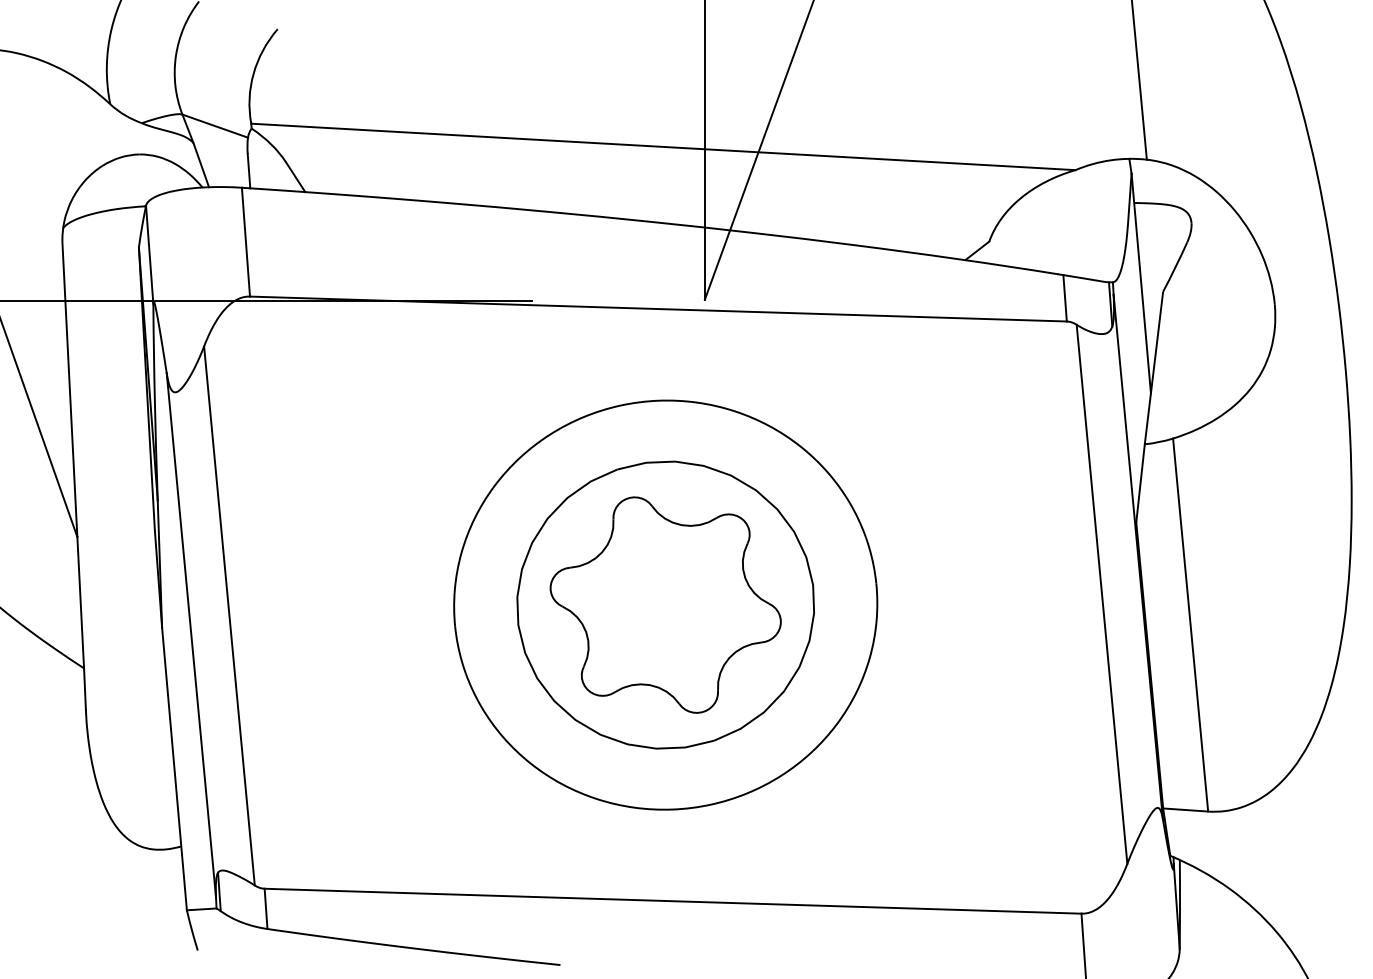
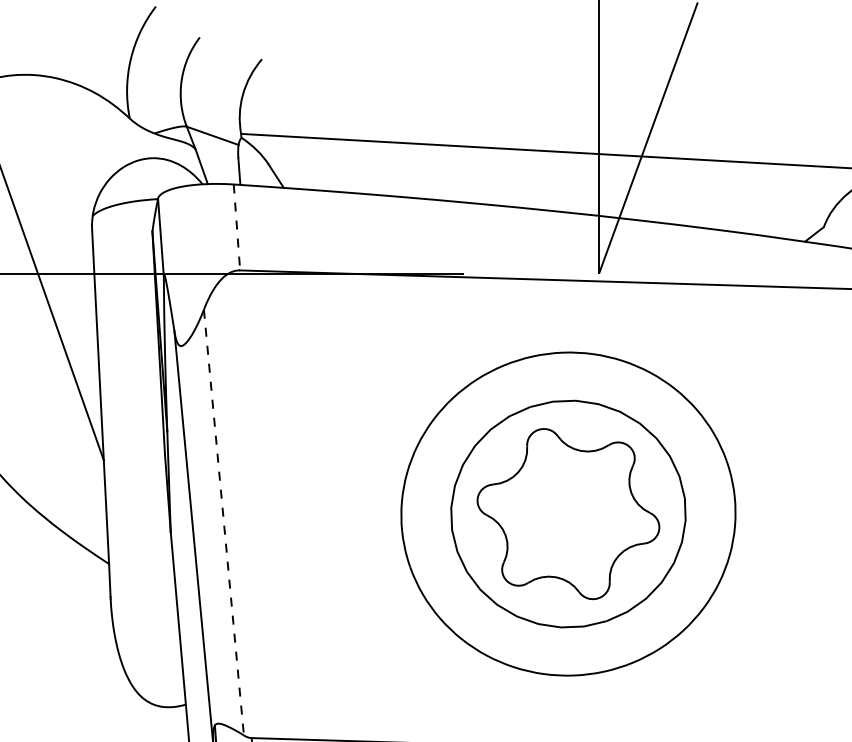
line: (245, 242) -> (236, 227), solid -> dashed
line: (229, 615) -> (223, 522), solid -> dashed

